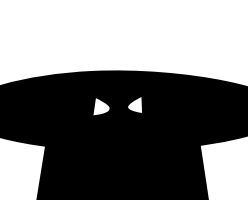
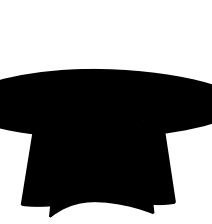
fill: (135, 104) -> (109, 98), added
fill: (101, 106) -> (80, 99), added

